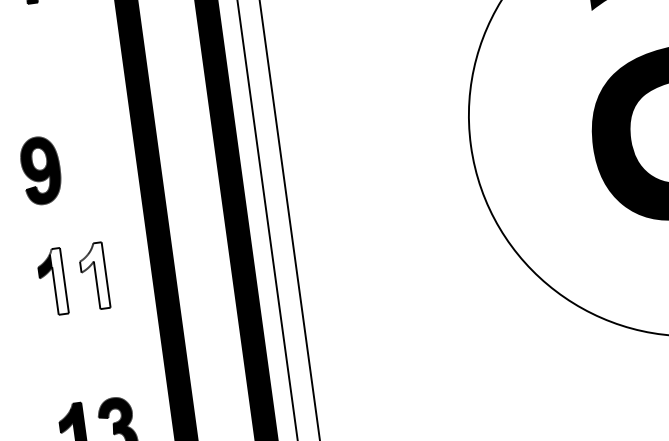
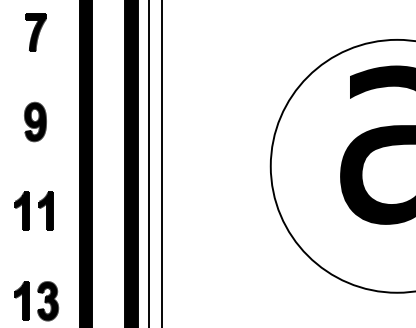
part: (41, 169) -> (35, 121), moved
fill: (94, 276) -> (46, 211), added
fill: (58, 281) -> (25, 211), added

